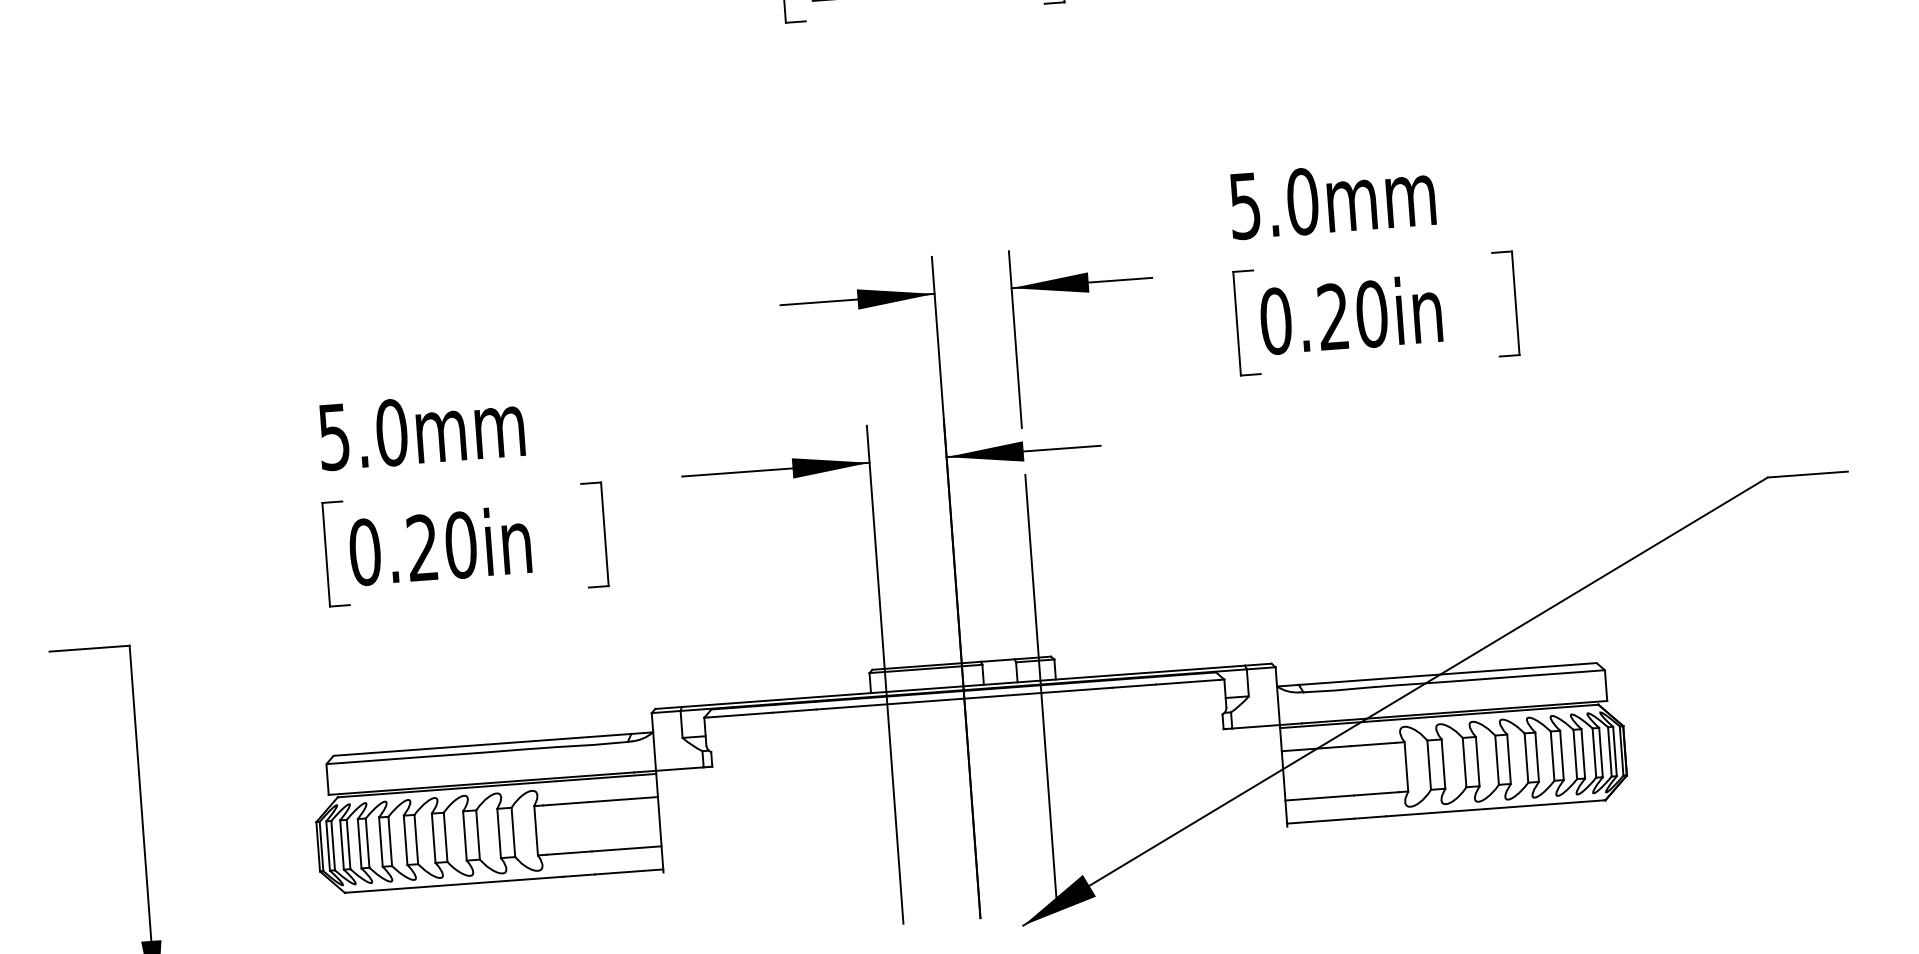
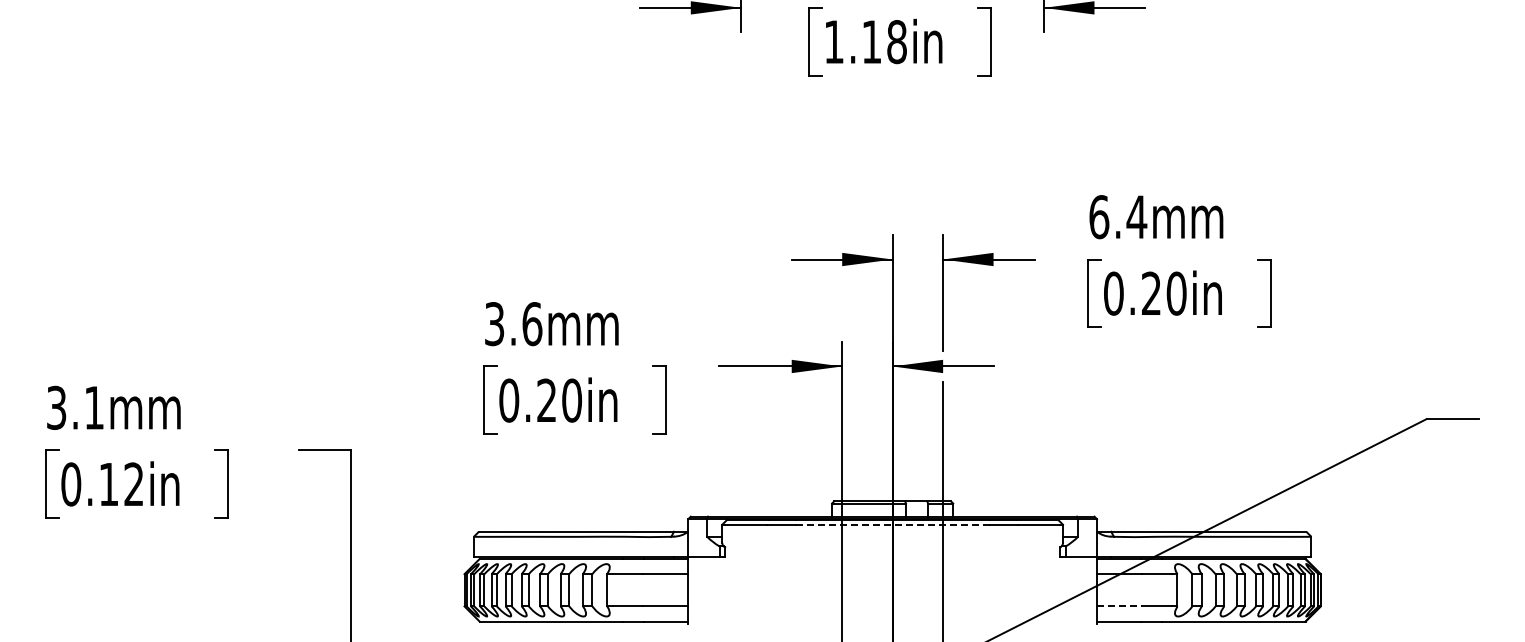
text: (1274, 204) -> (1118, 217), 5.0mm -> 6.4mm
text: (363, 434) -> (513, 323), 5.0mm -> 3.6mm
line: (964, 698) -> (892, 524), solid -> dashed
line: (1319, 798) -> (1119, 606), solid -> dashed

